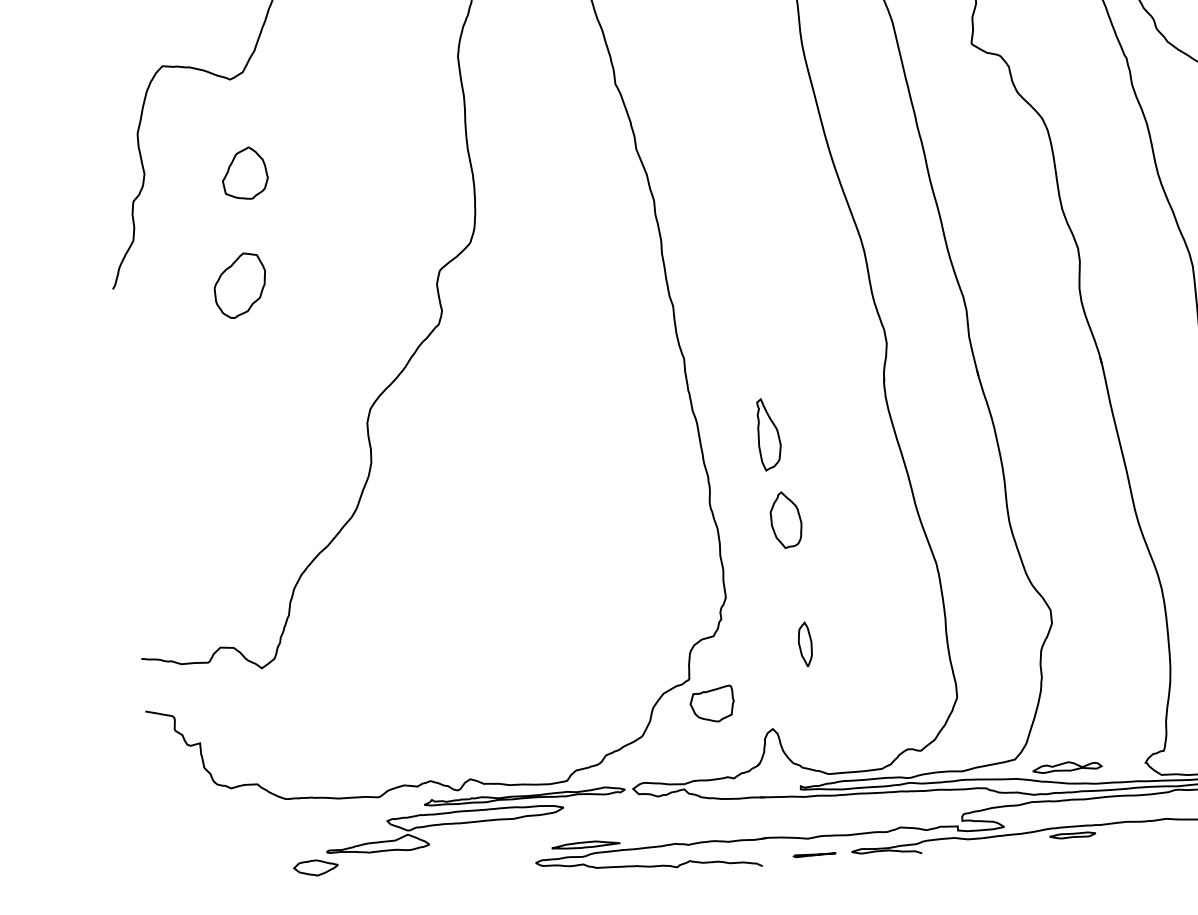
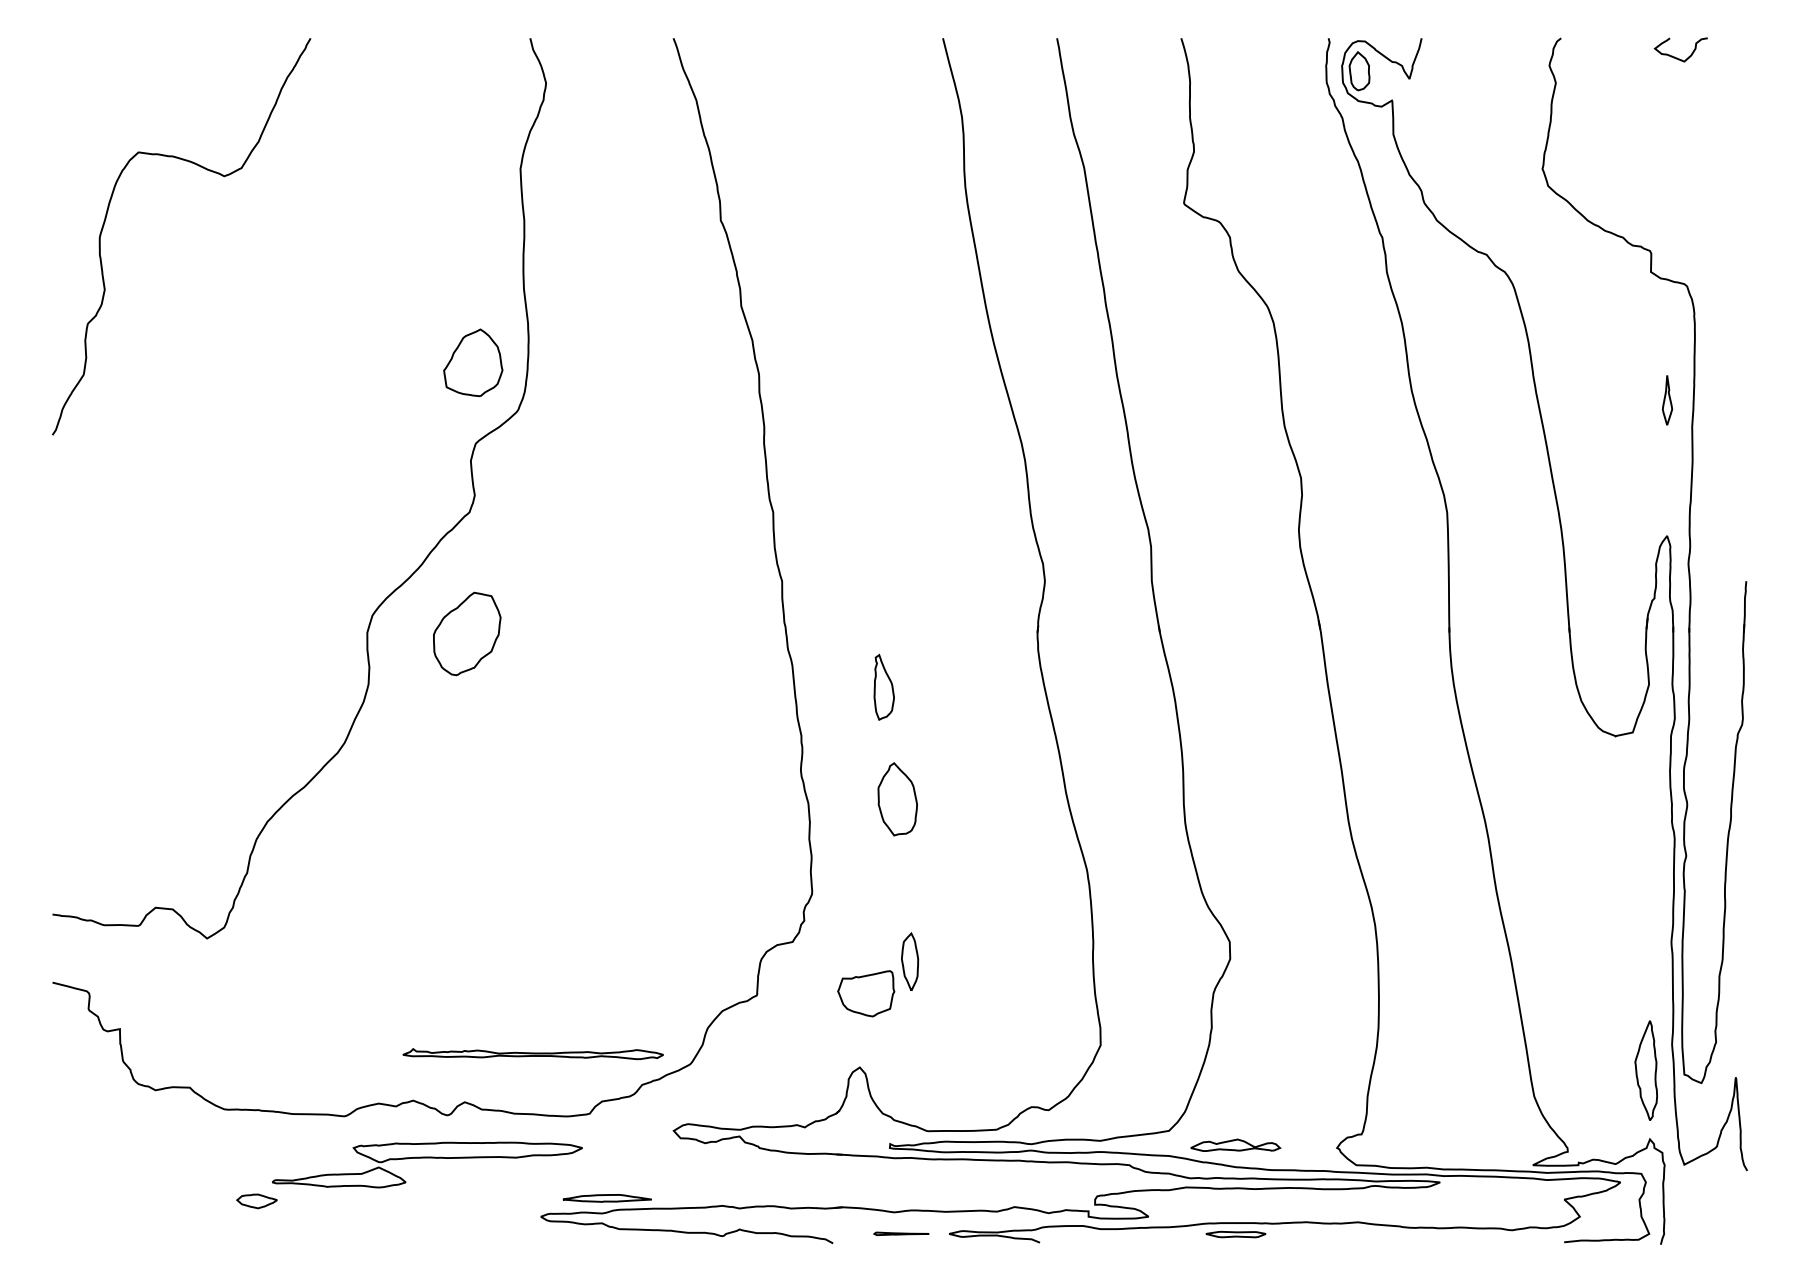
part: (245, 173) -> (473, 362), moved
part: (240, 285) -> (467, 633), moved
part: (769, 434) -> (884, 687), size x0.7
part: (712, 704) -> (866, 993), moved
part: (524, 797) -> (532, 1054), moved
part: (315, 868) -> (256, 1201), size x0.7

